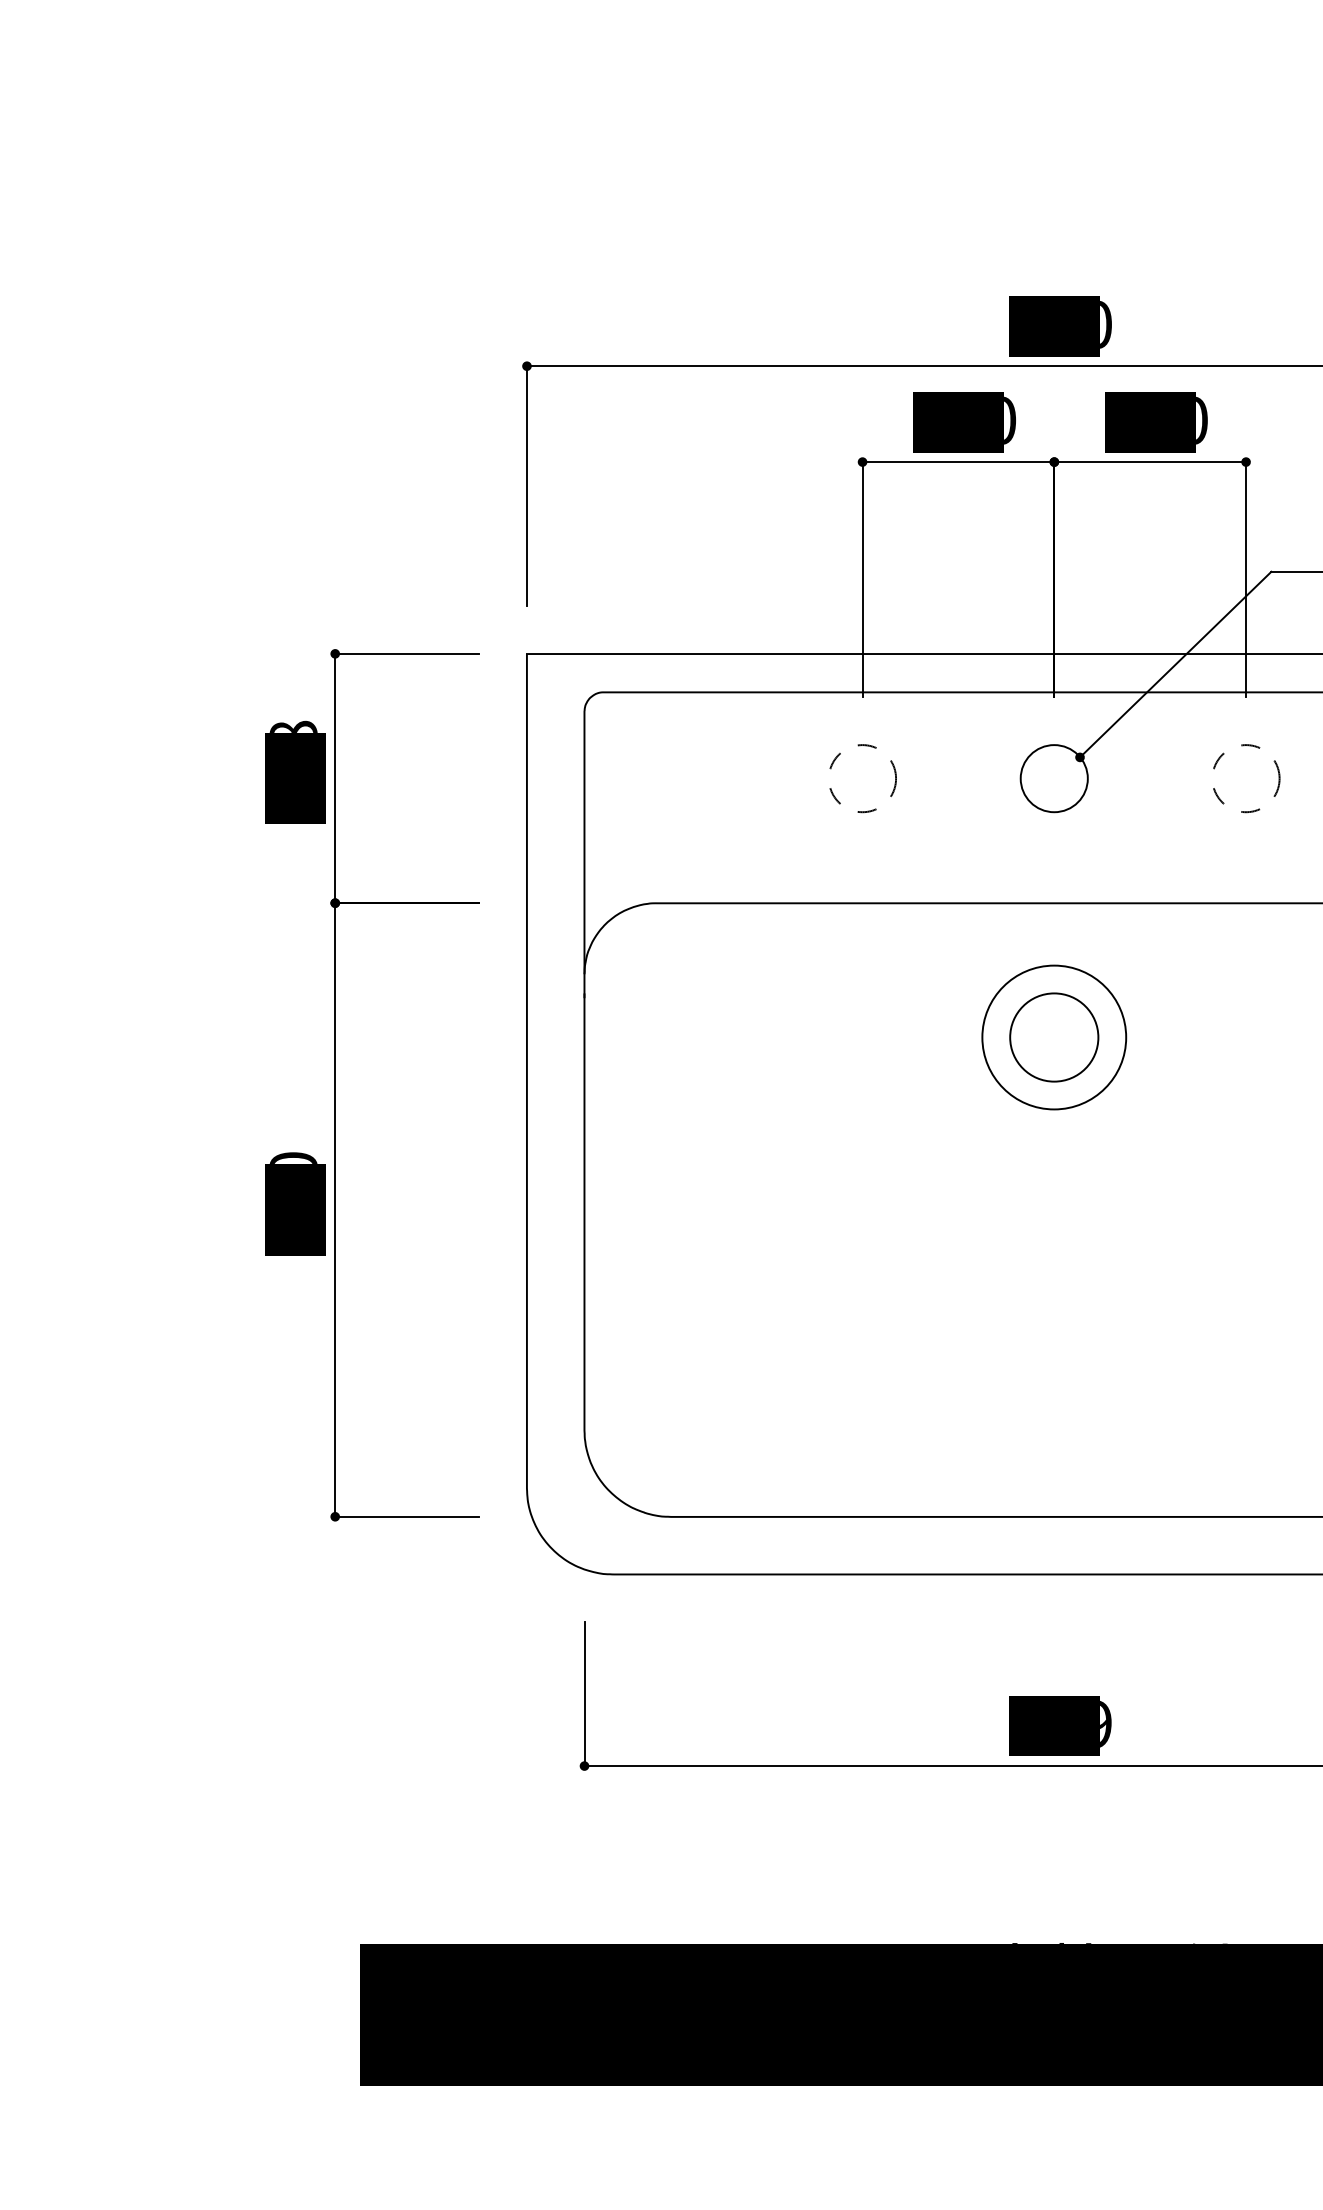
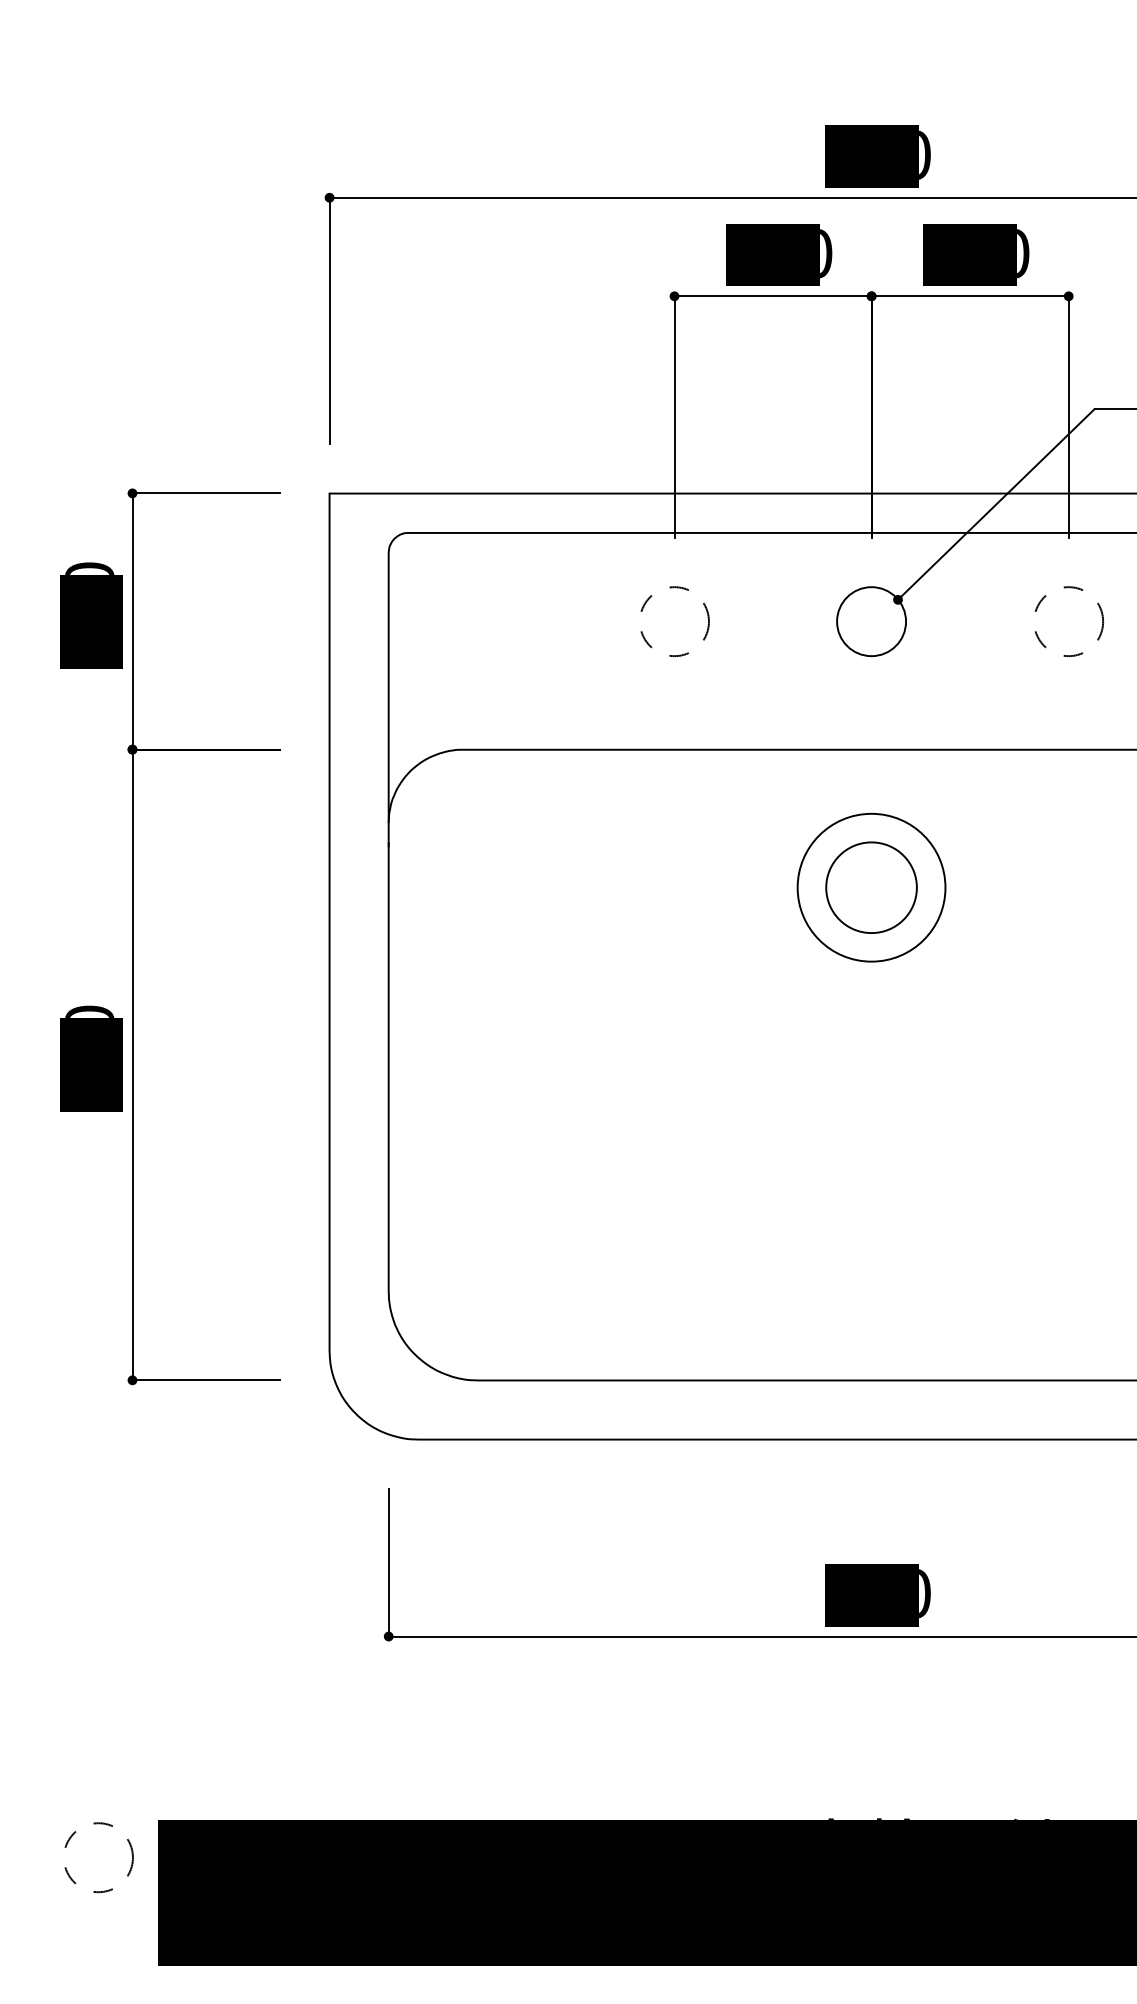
text: (293, 726) -> (89, 568), 138 -> 130
text: (1105, 1724) -> (924, 1593), 339 -> 490
circle: (302, 1980) -> (98, 1856), added

